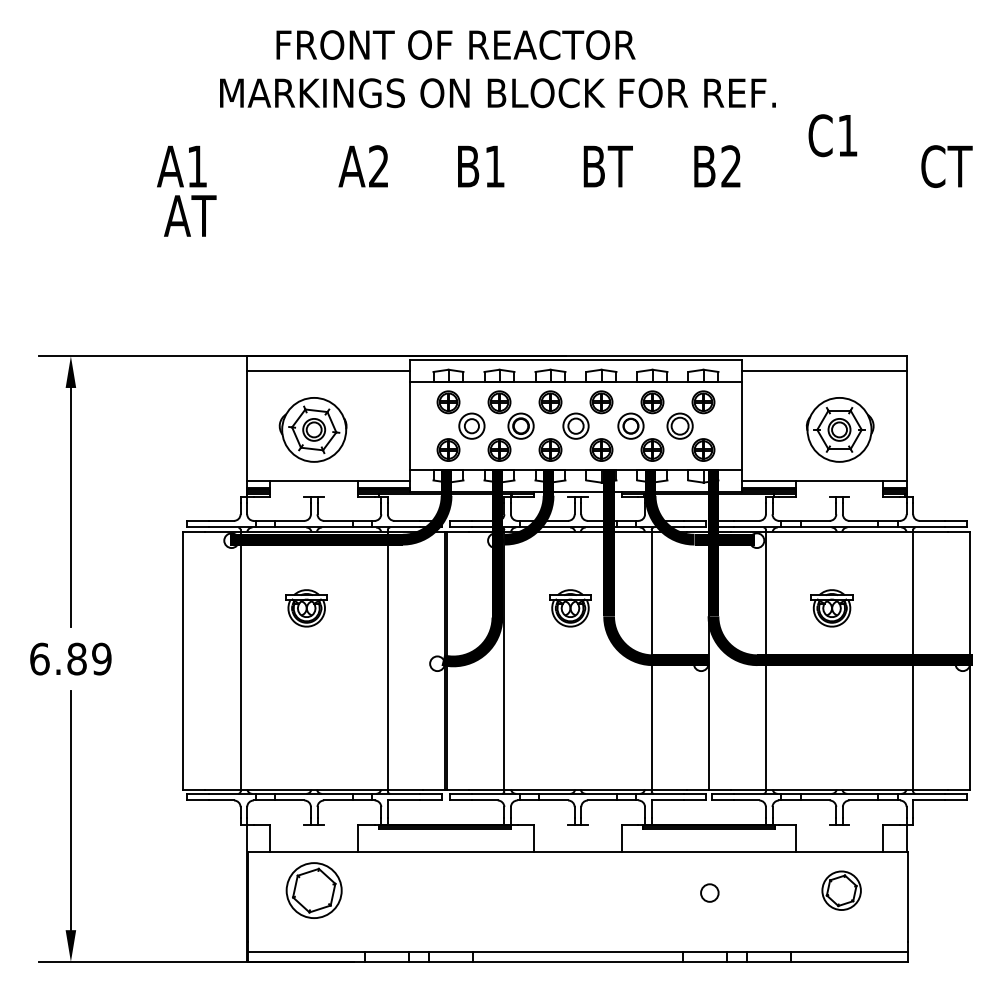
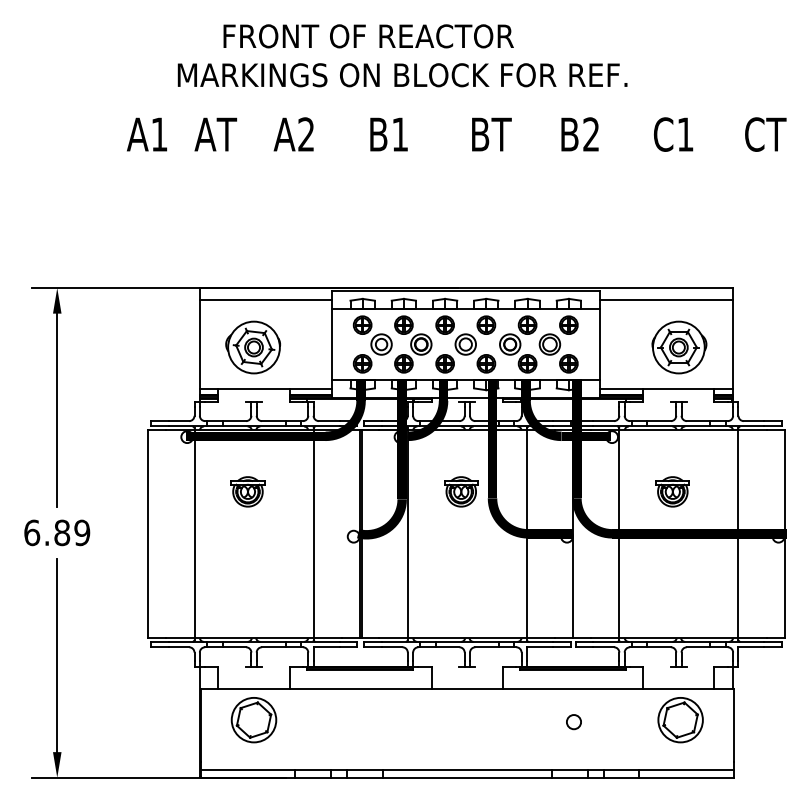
text: (832, 135) -> (673, 134), moved
text: (189, 215) -> (215, 134), moved
part: (841, 891) -> (680, 720), size x1.43

